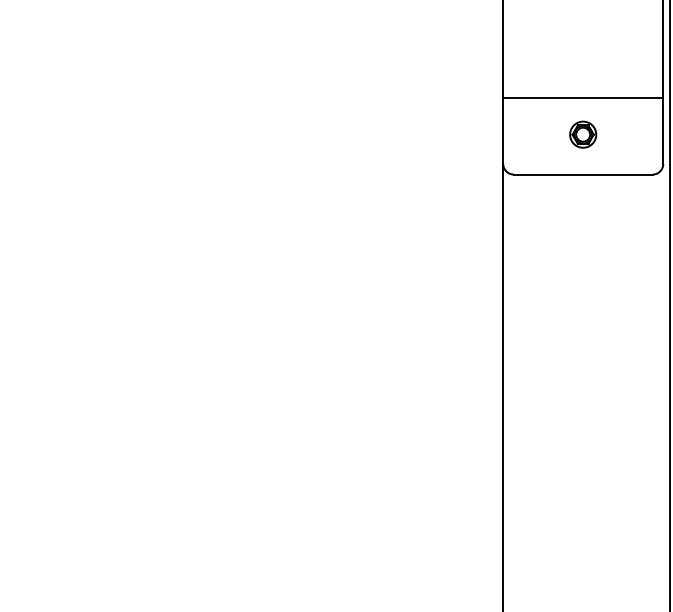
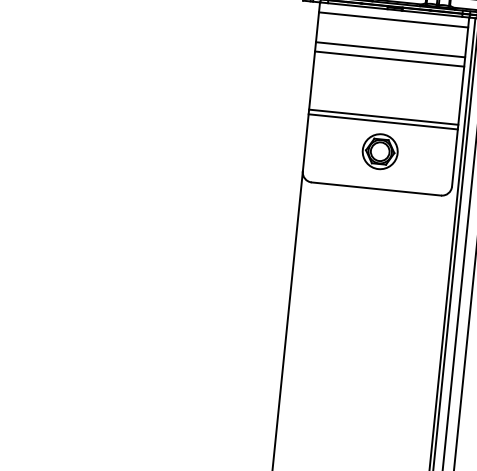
line: (583, 25) -> (390, 50), added
line: (583, 35) -> (389, 59), added
line: (583, 102) -> (383, 121), added
part: (582, 134) -> (379, 151), size x1.43

